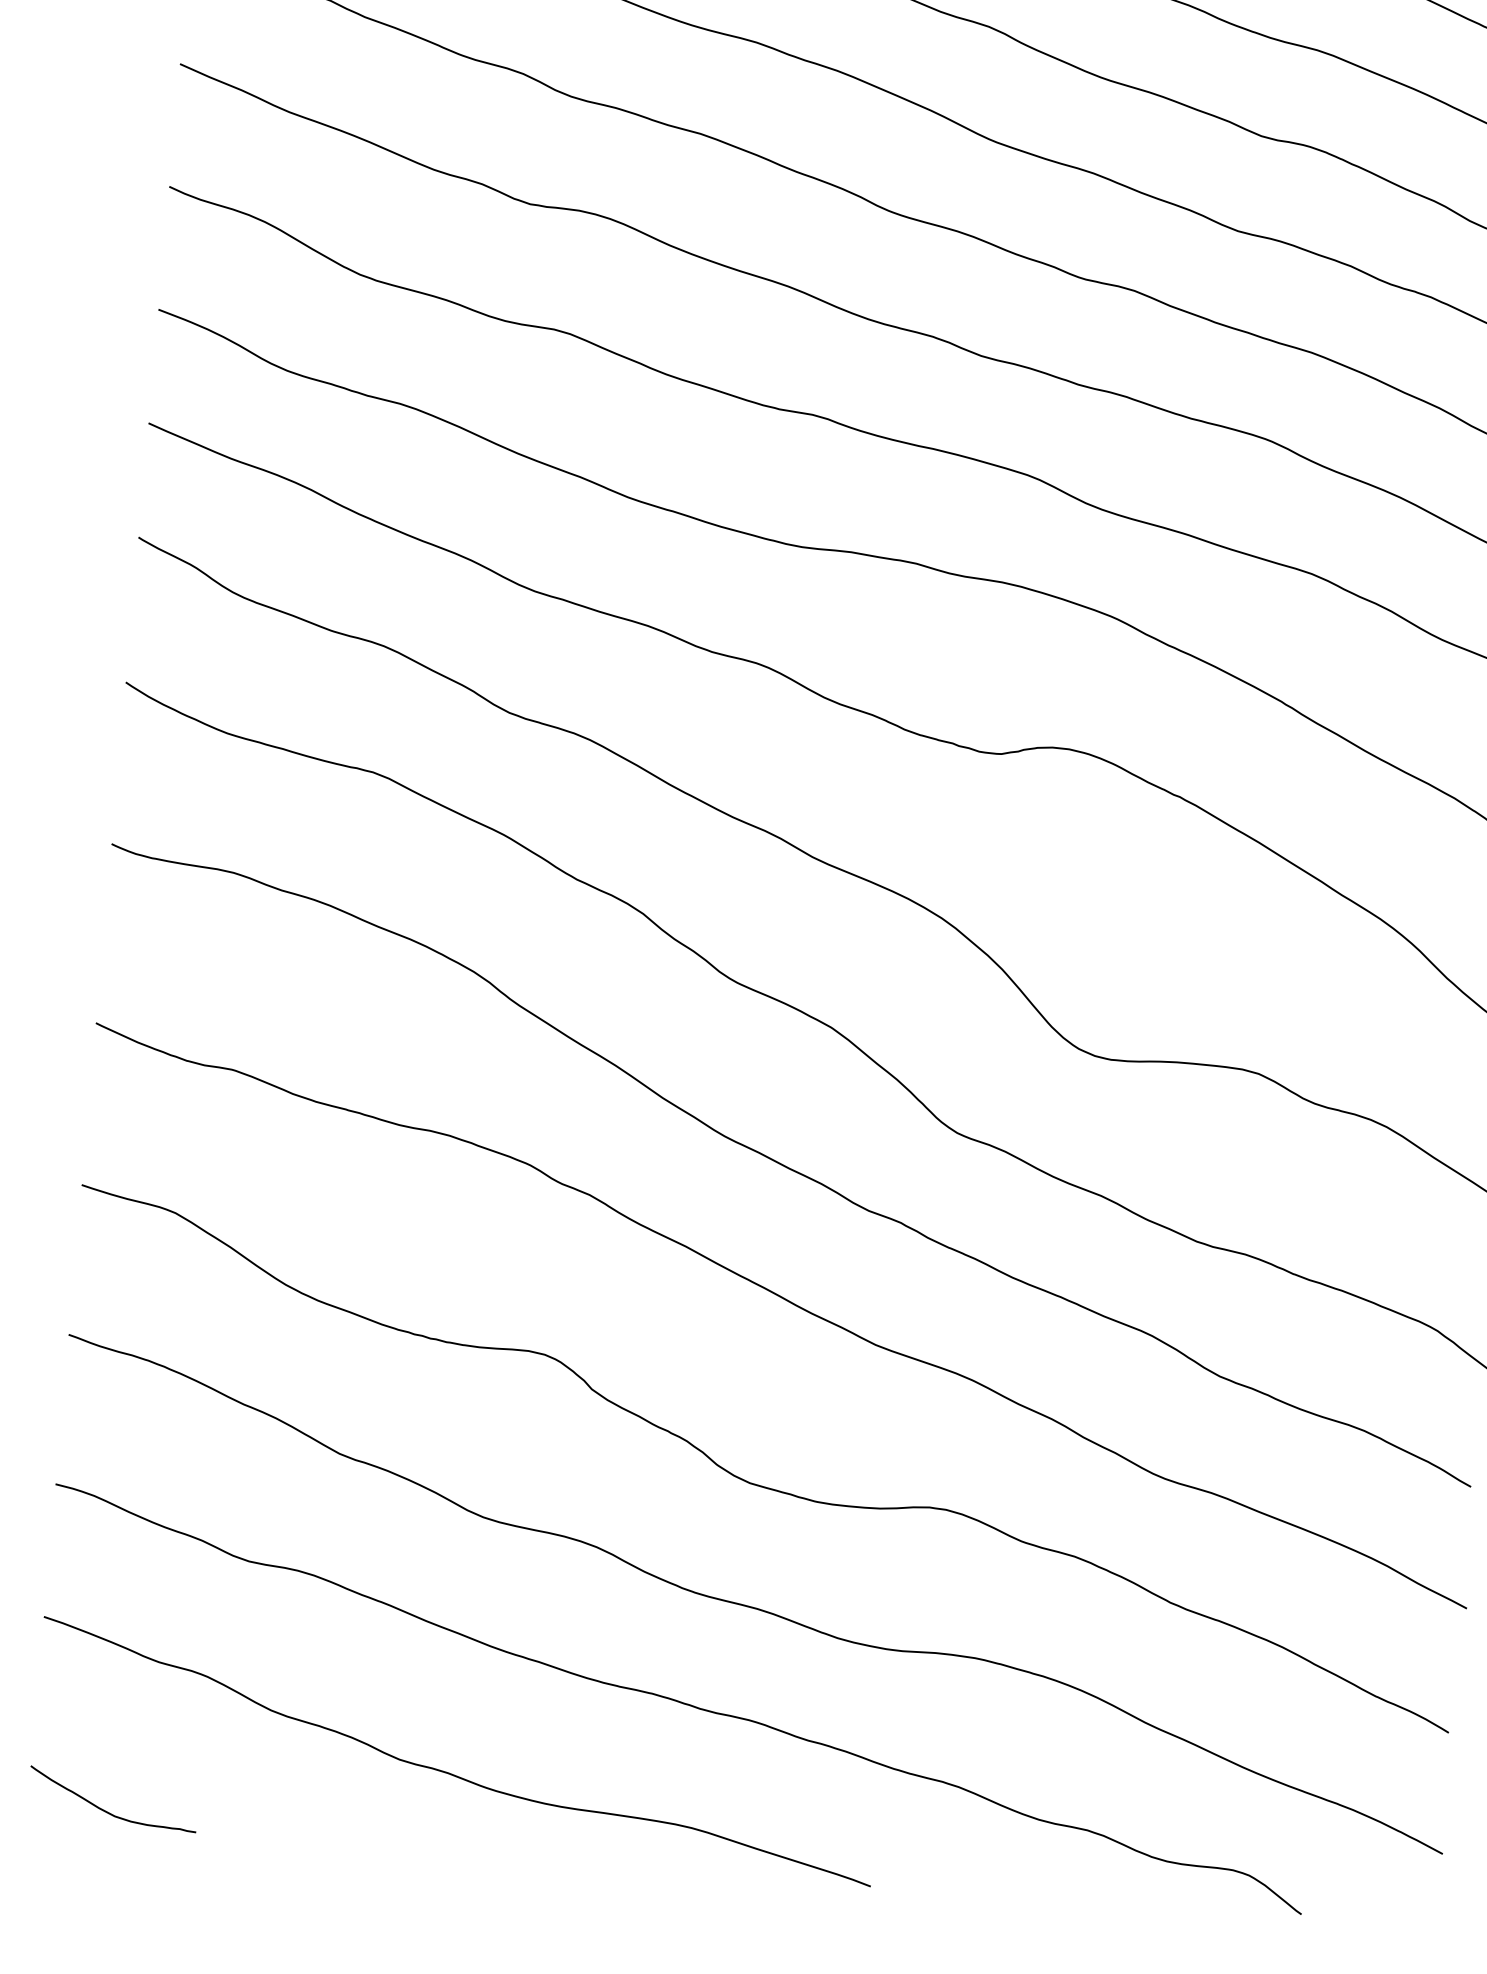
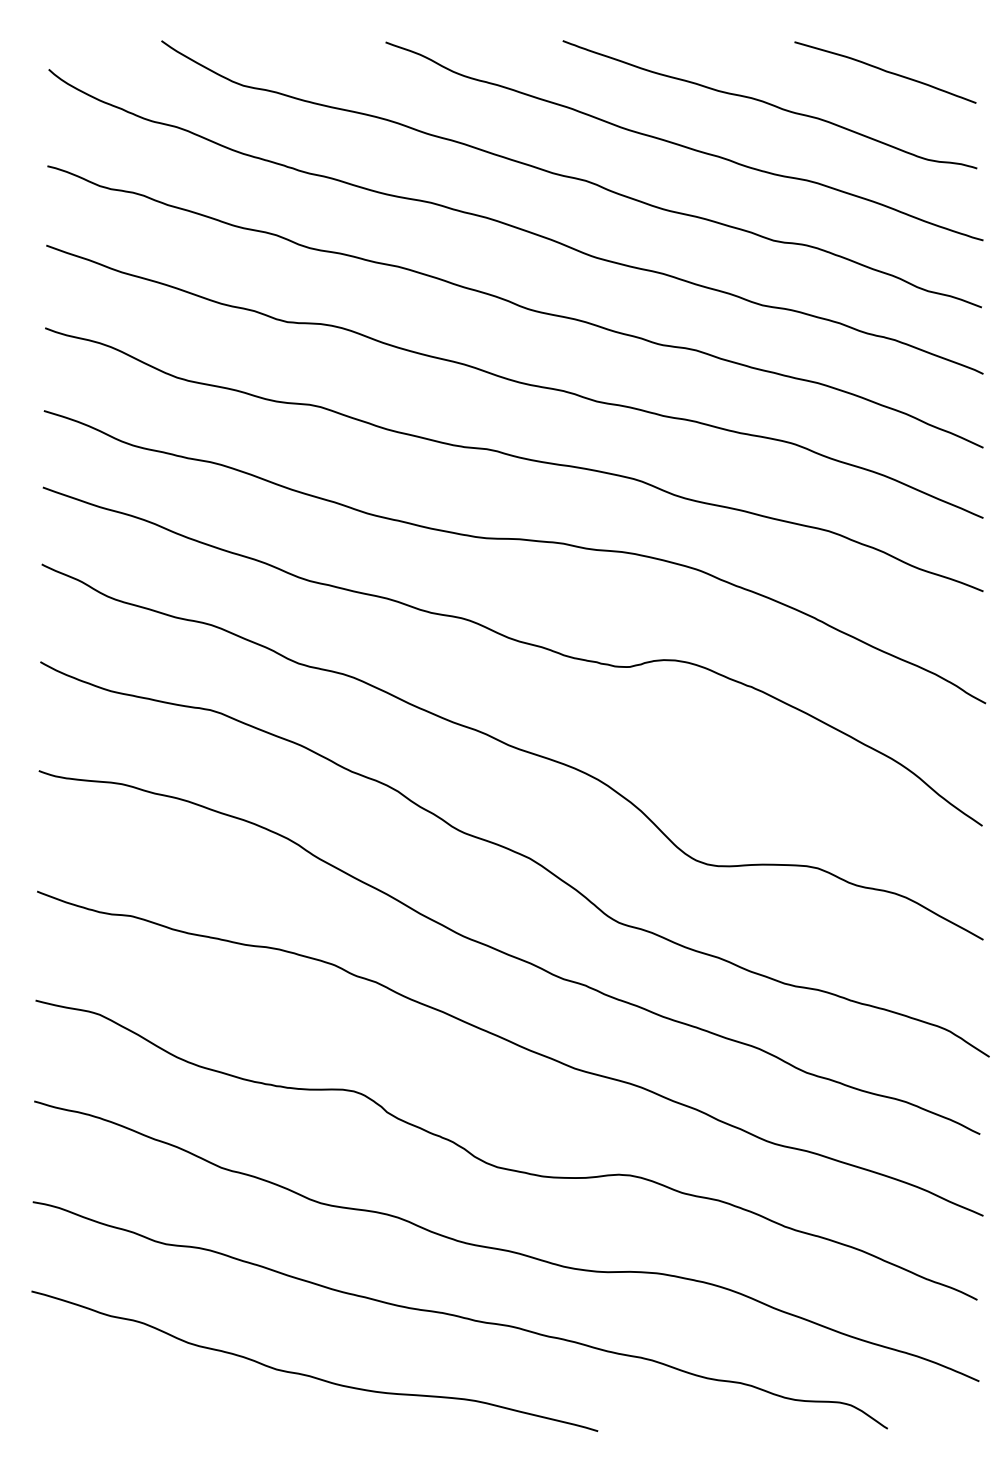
curve: (105, 1809) -> (82, 1417), removed

